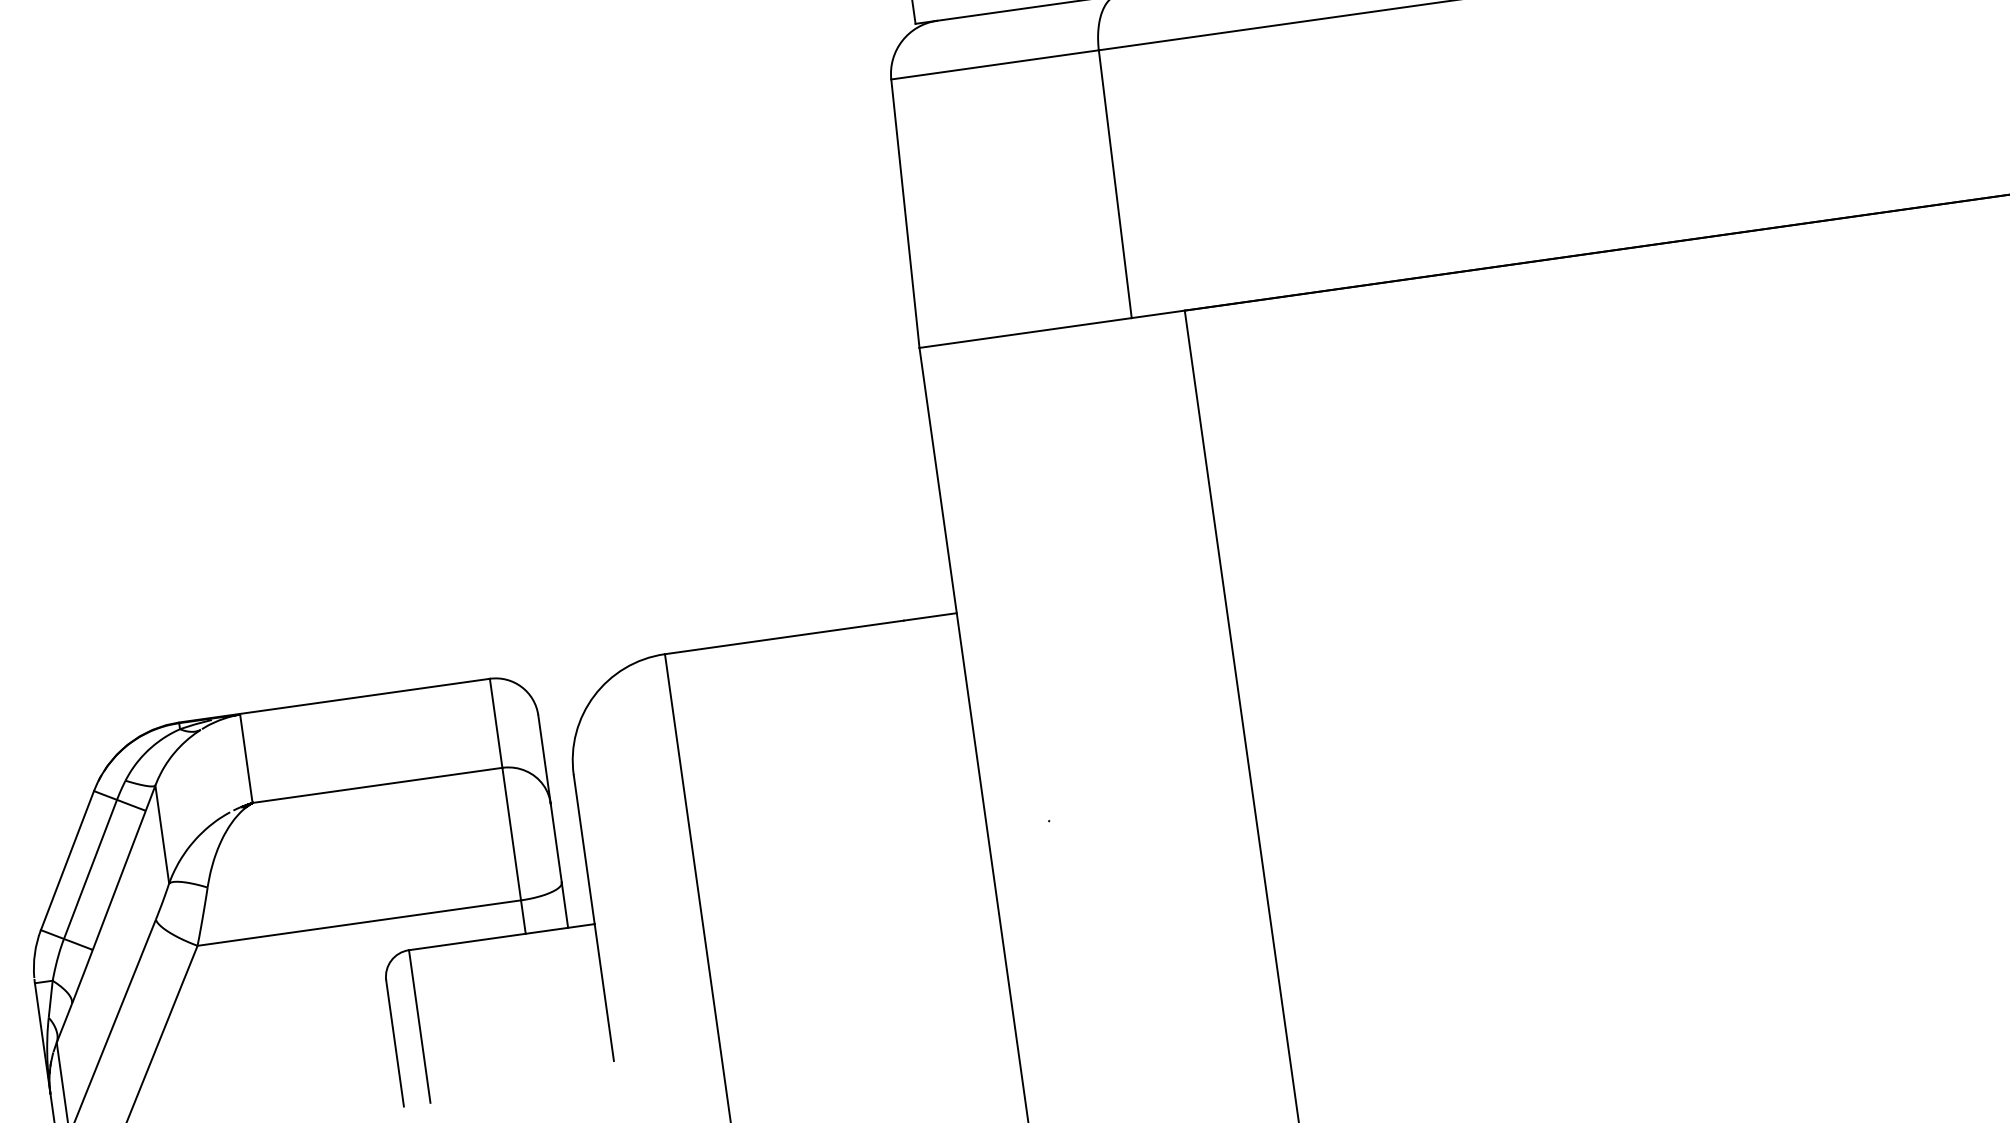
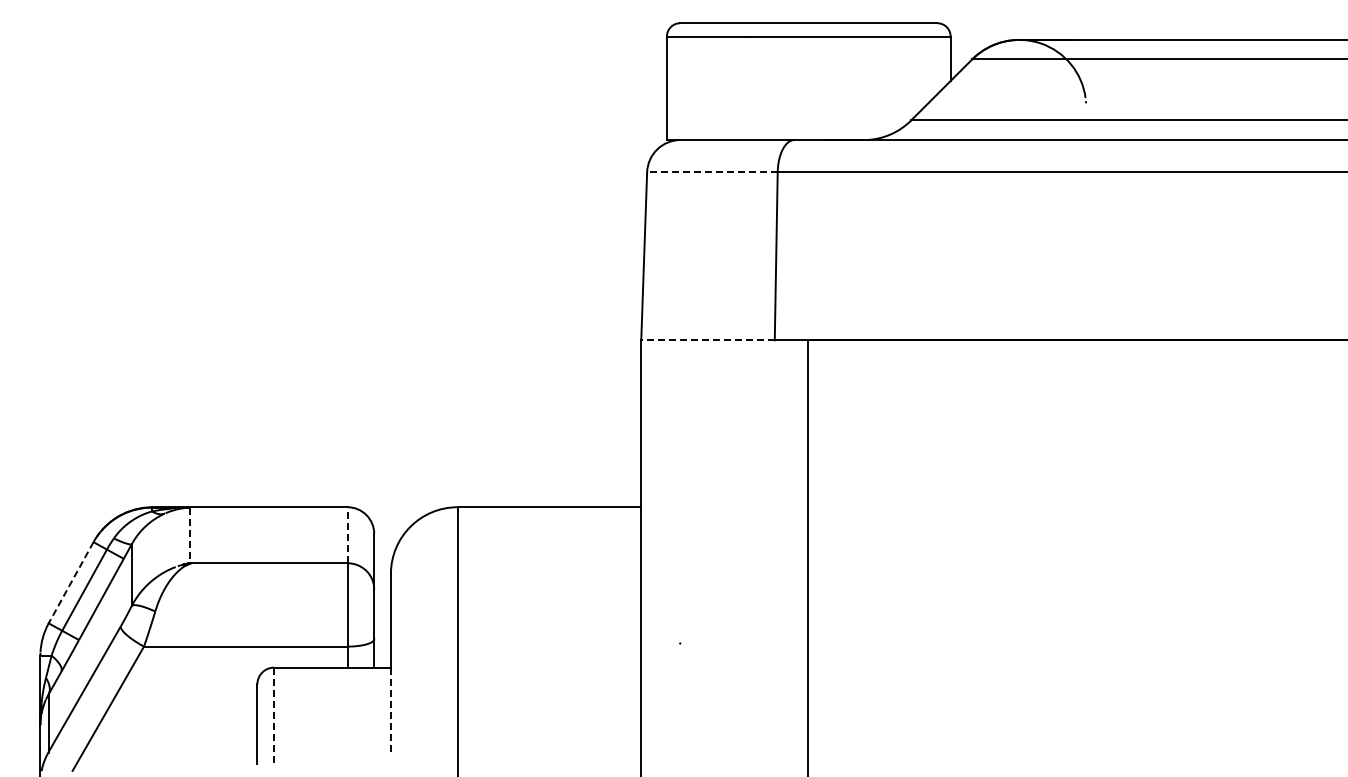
line: (993, 65) -> (711, 172), solid -> dashed
line: (1026, 333) -> (708, 340), solid -> dashed
line: (495, 722) -> (347, 534), solid -> dashed
line: (246, 758) -> (190, 535), solid -> dashed
line: (66, 861) -> (70, 583), solid -> dashed
line: (603, 993) -> (390, 711), solid -> dashed
line: (420, 1027) -> (274, 716), solid -> dashed

